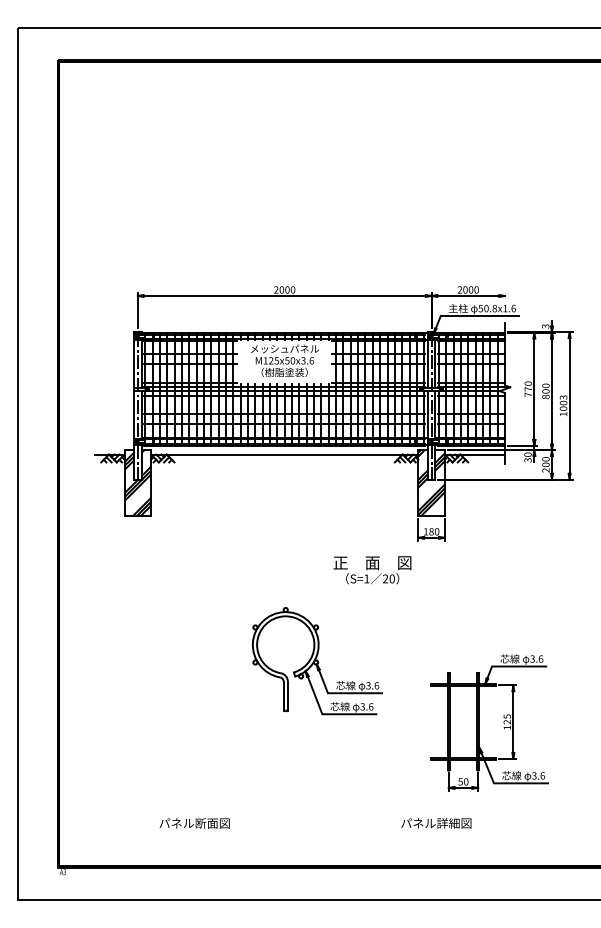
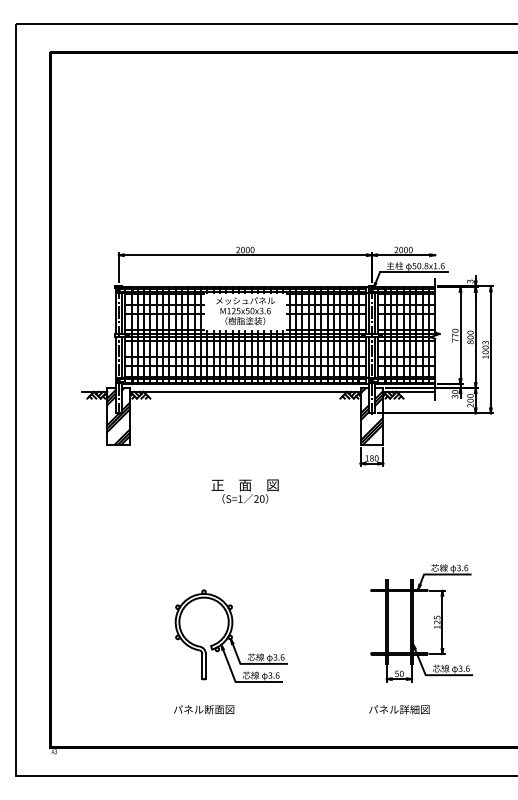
text: (372, 570) -> (245, 491), moved
part: (317, 661) -> (231, 636), moved
text: (194, 823) -> (203, 709), moved
text: (436, 823) -> (399, 709), moved

